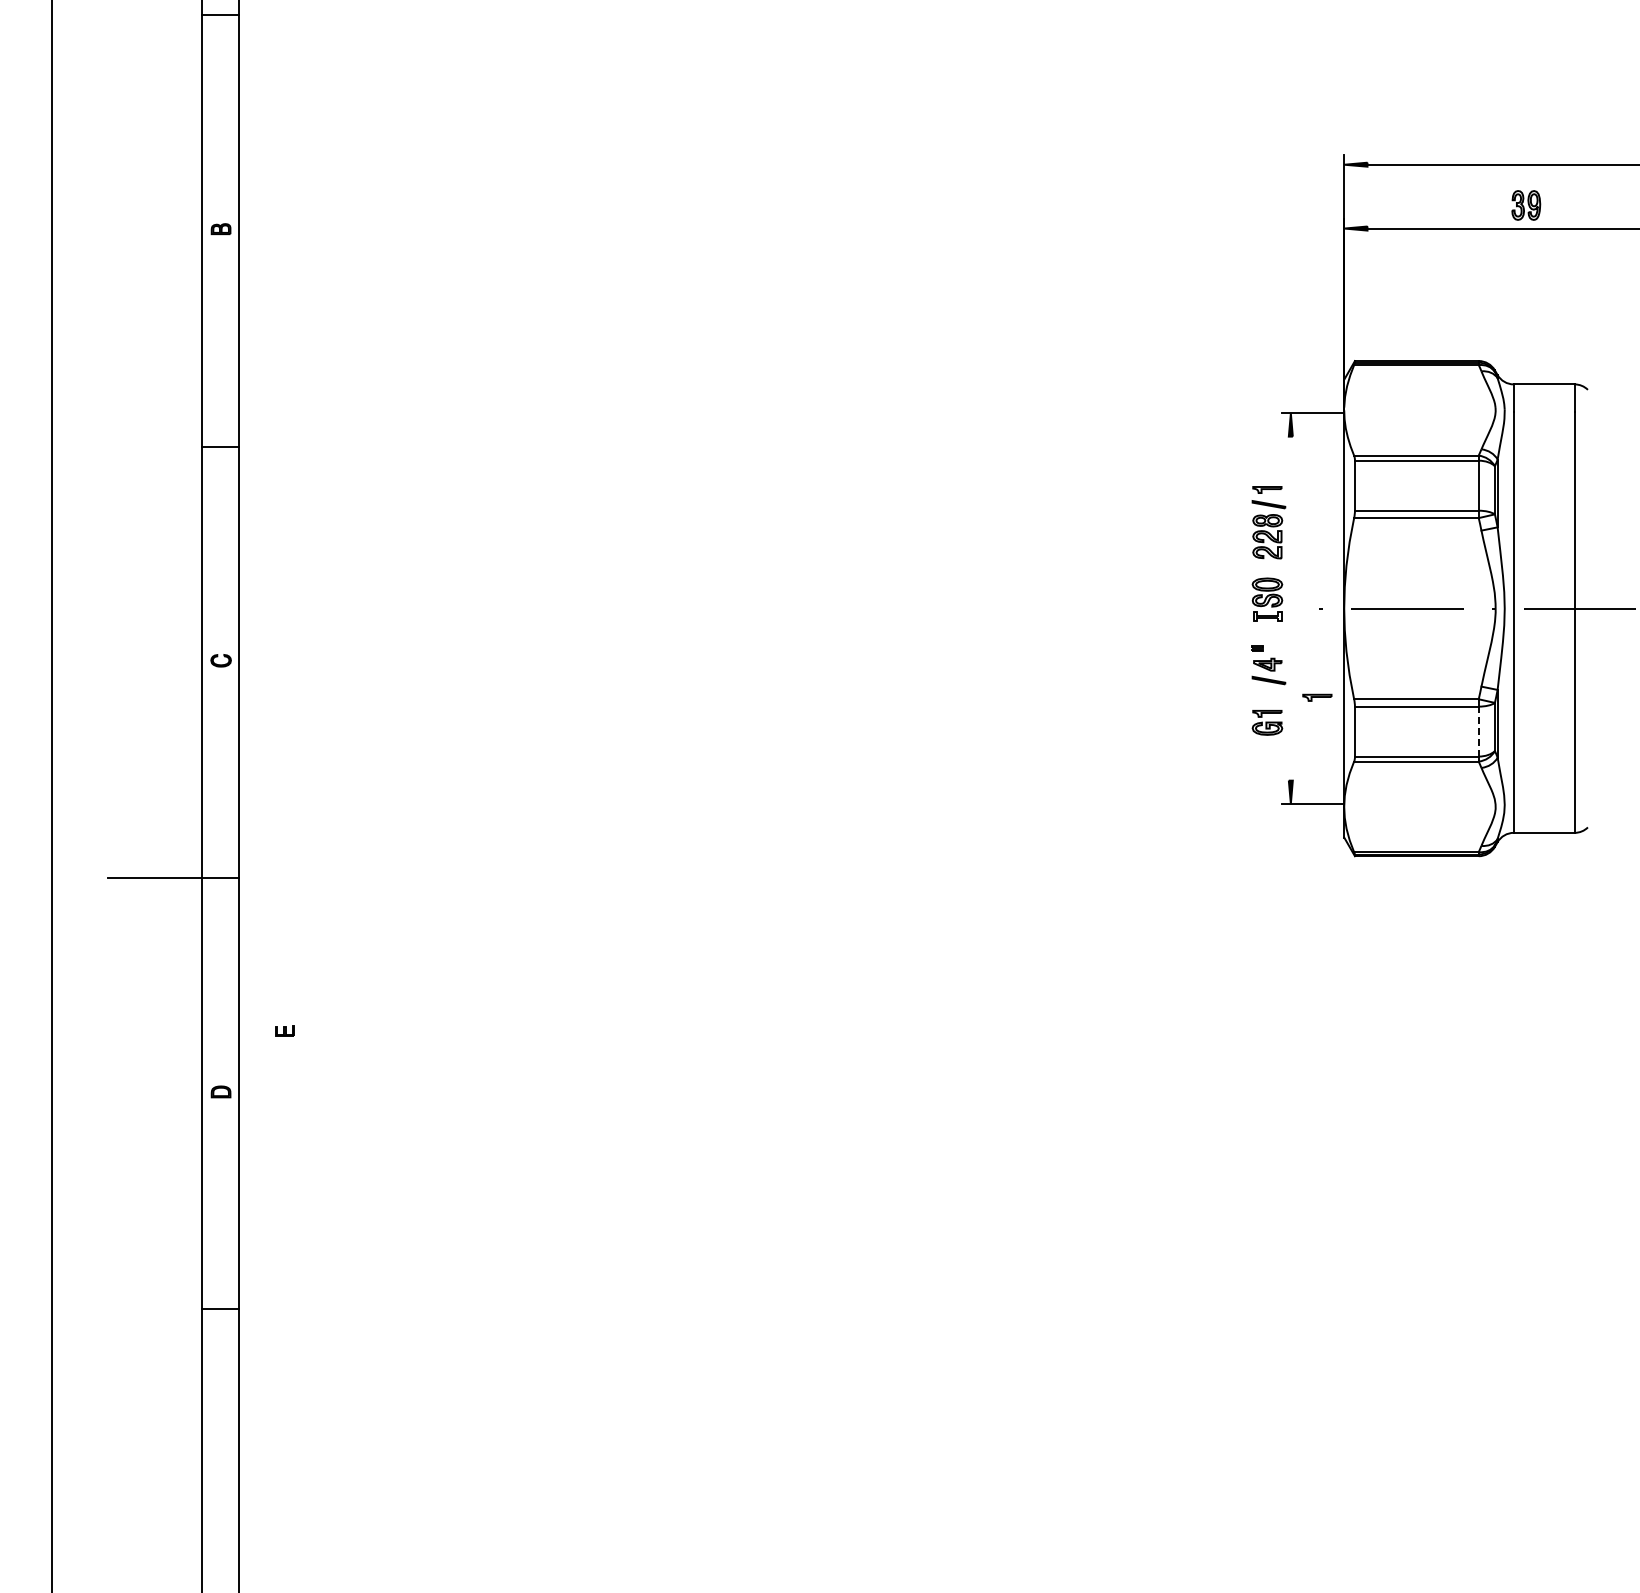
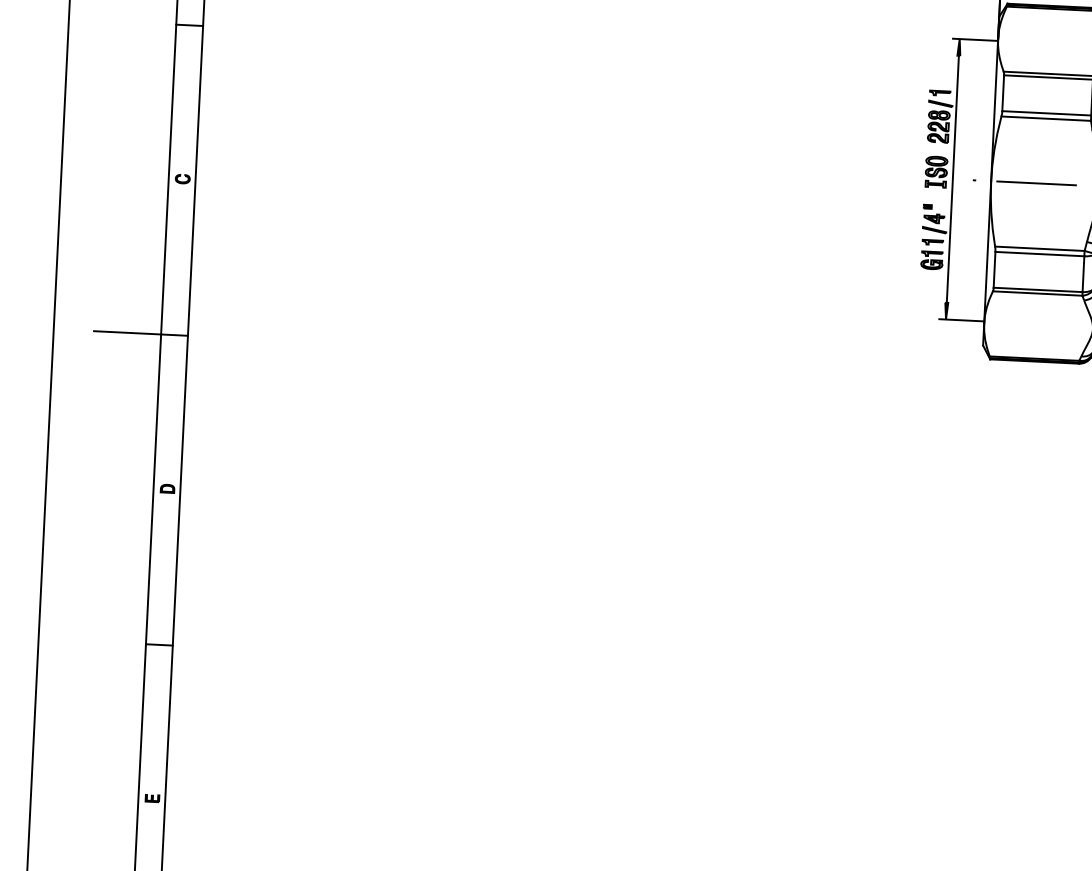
line: (1290, 608) -> (952, 179), added
part: (1317, 697) -> (932, 242), moved
line: (1478, 731) -> (1083, 274), dashed -> solid
part: (284, 1030) -> (152, 797), moved

